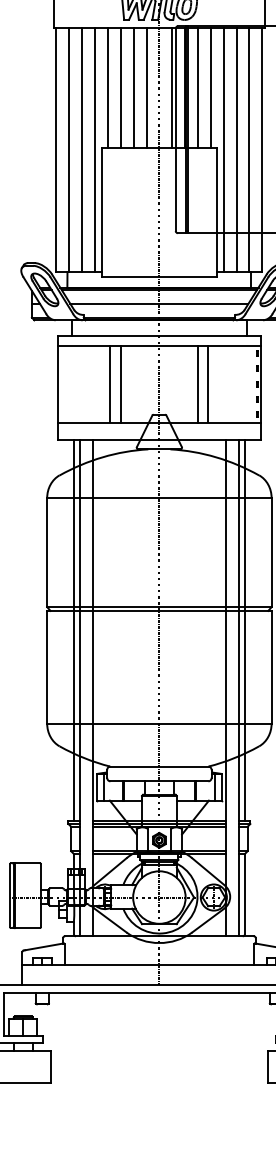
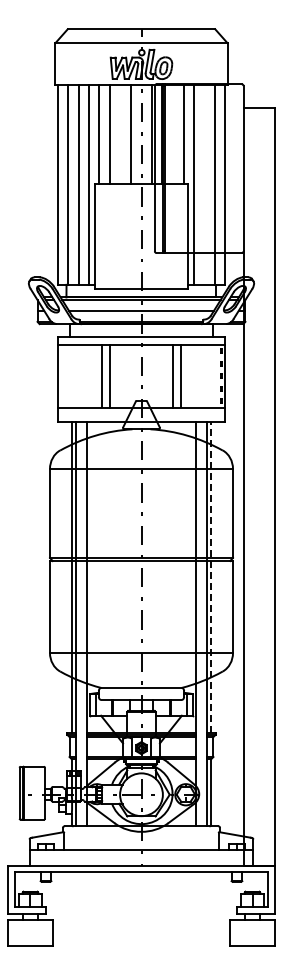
line: (133, 87) -> (120, 134), removed
line: (197, 87) -> (172, 134), removed
line: (236, 149) -> (204, 184), removed
line: (245, 629) -> (211, 576), solid -> dashed

